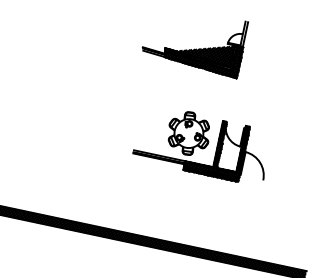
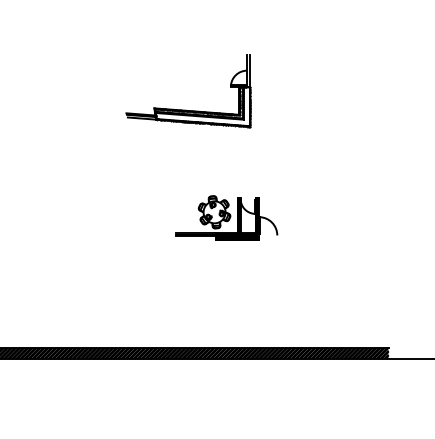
hatch: (202, 54) -> (202, 106), removed
part: (202, 144) -> (226, 218), size x0.6

